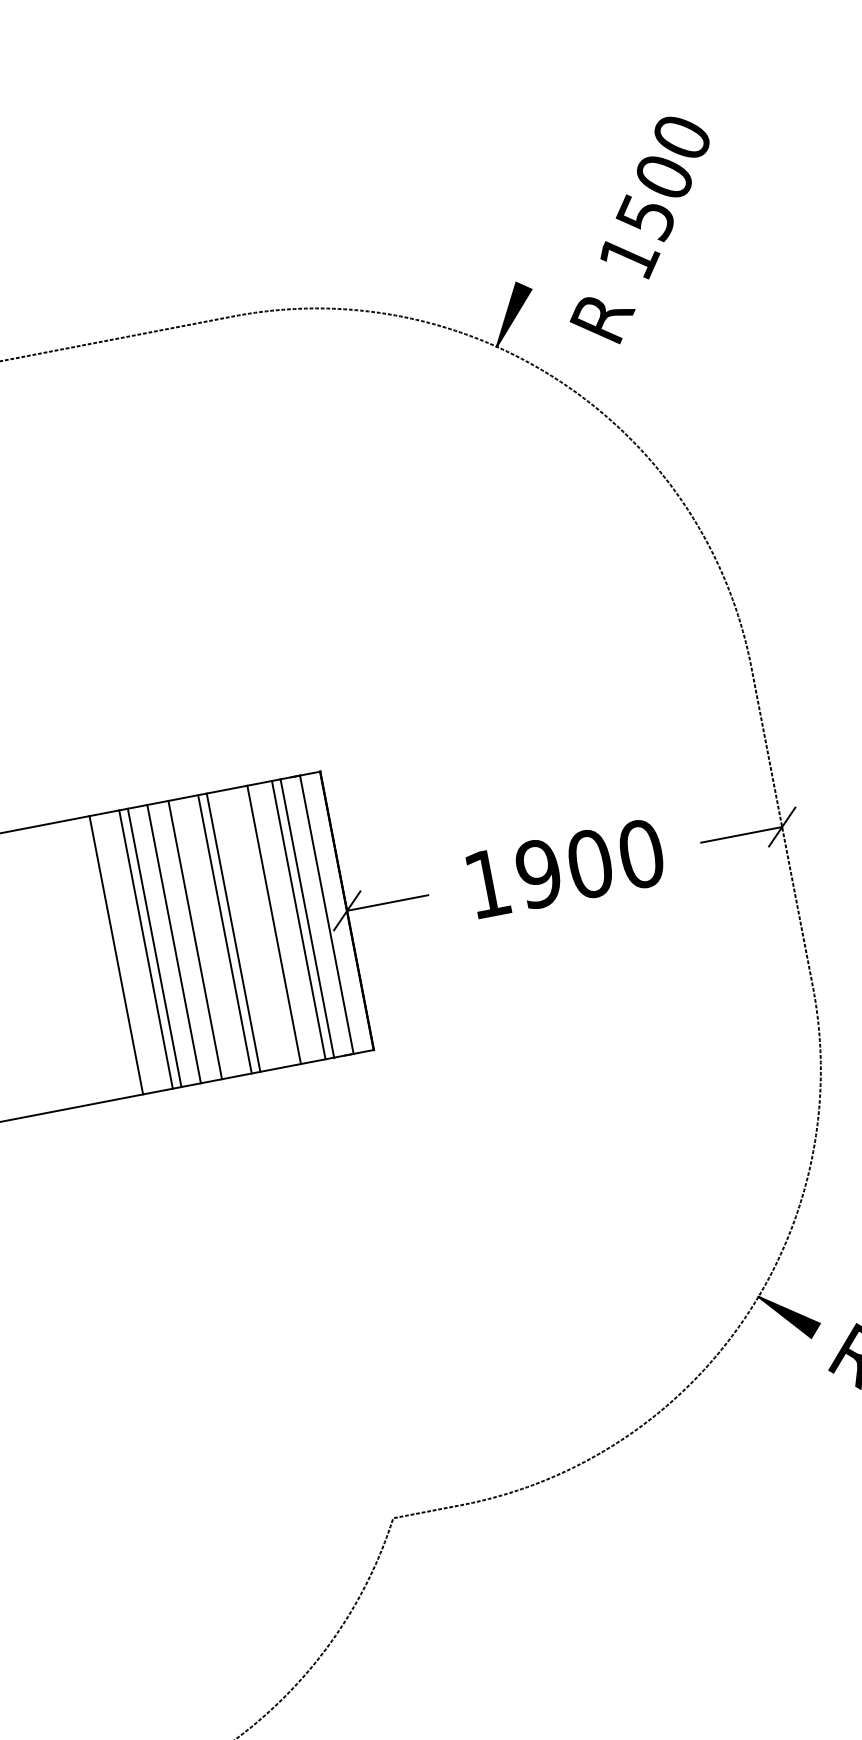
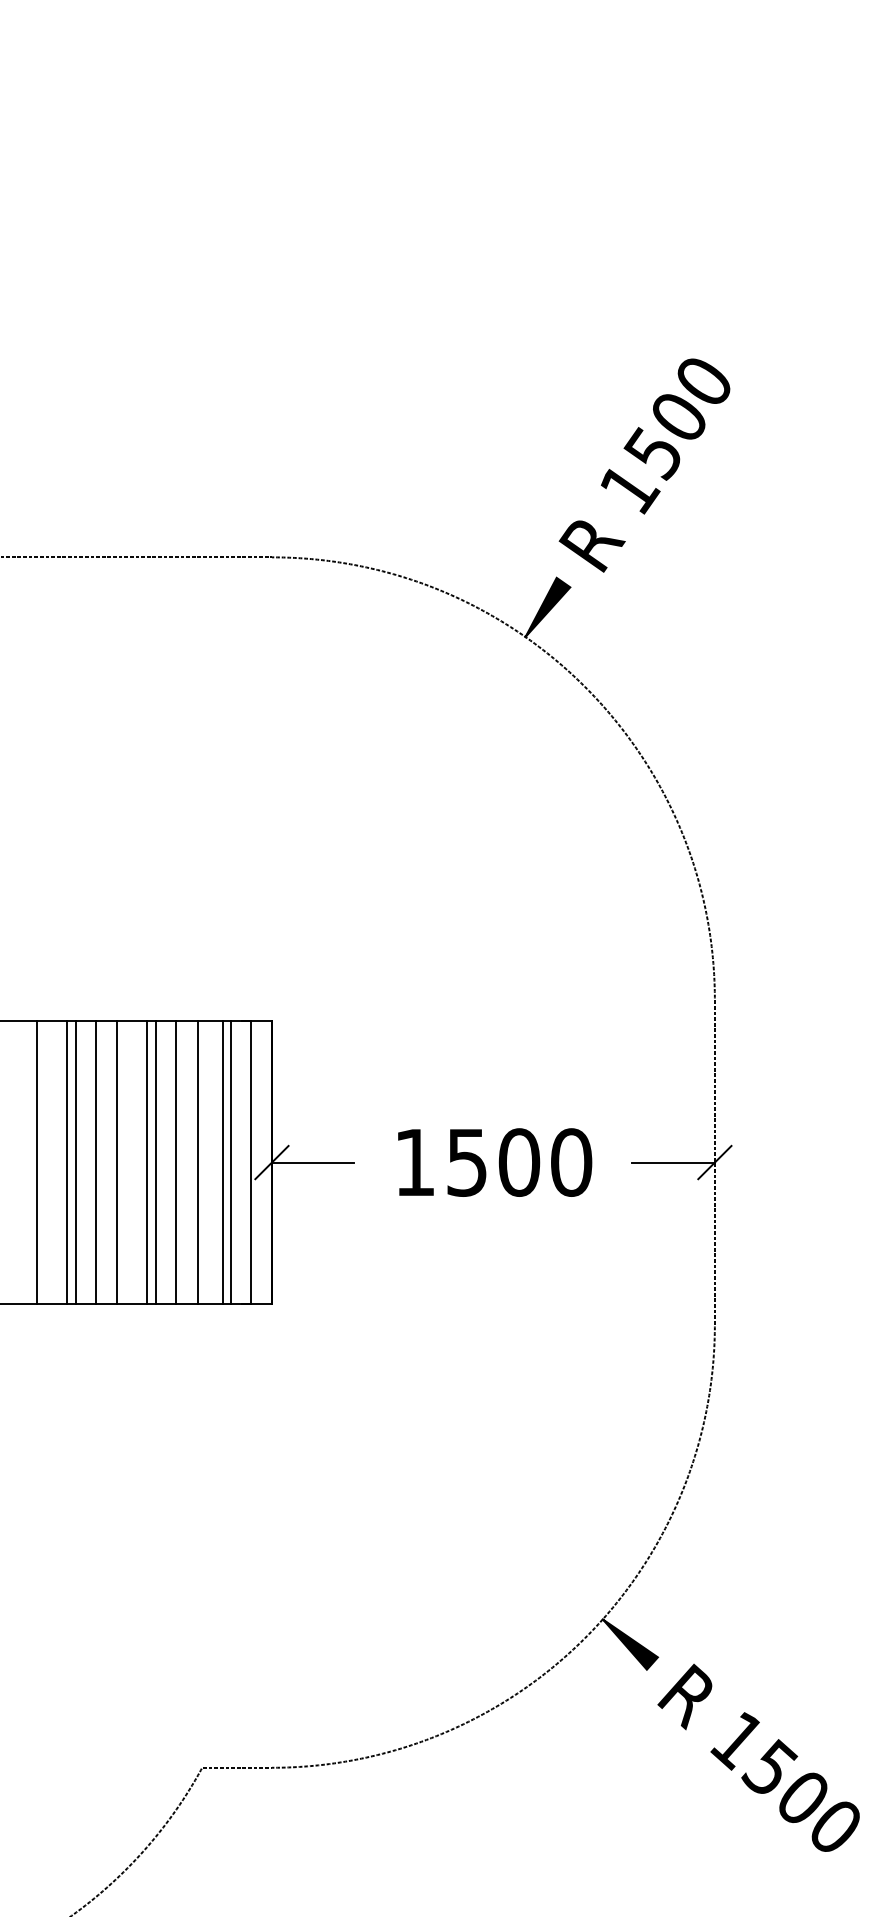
text: (639, 231) -> (644, 465), moved
text: (538, 873) -> (466, 1162), 1900 -> 1500
line: (253, 928) -> (176, 1162), added

